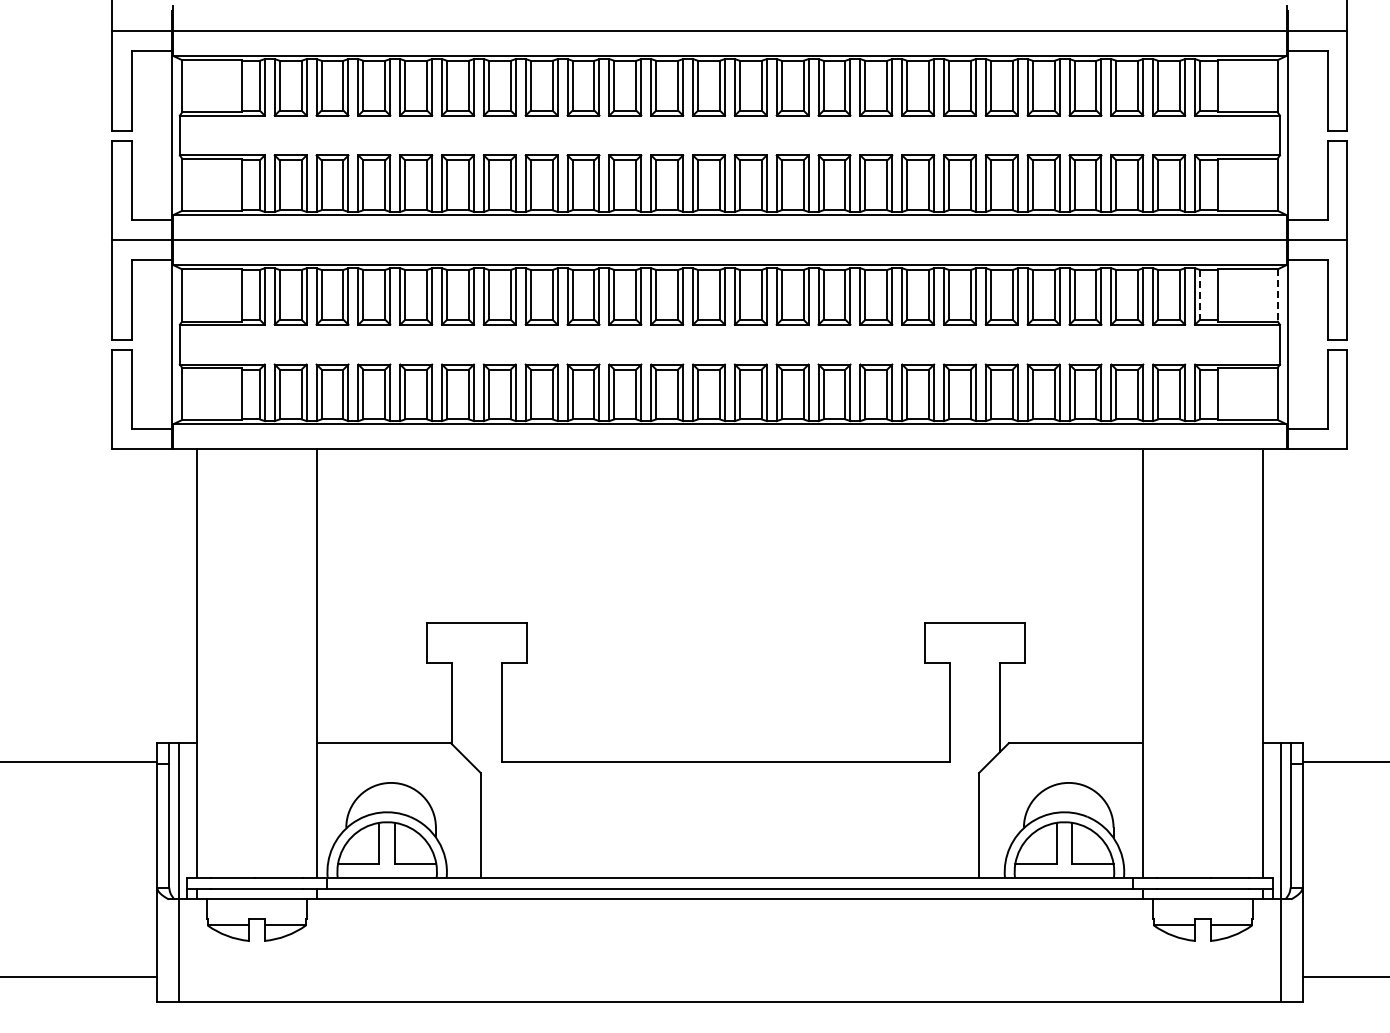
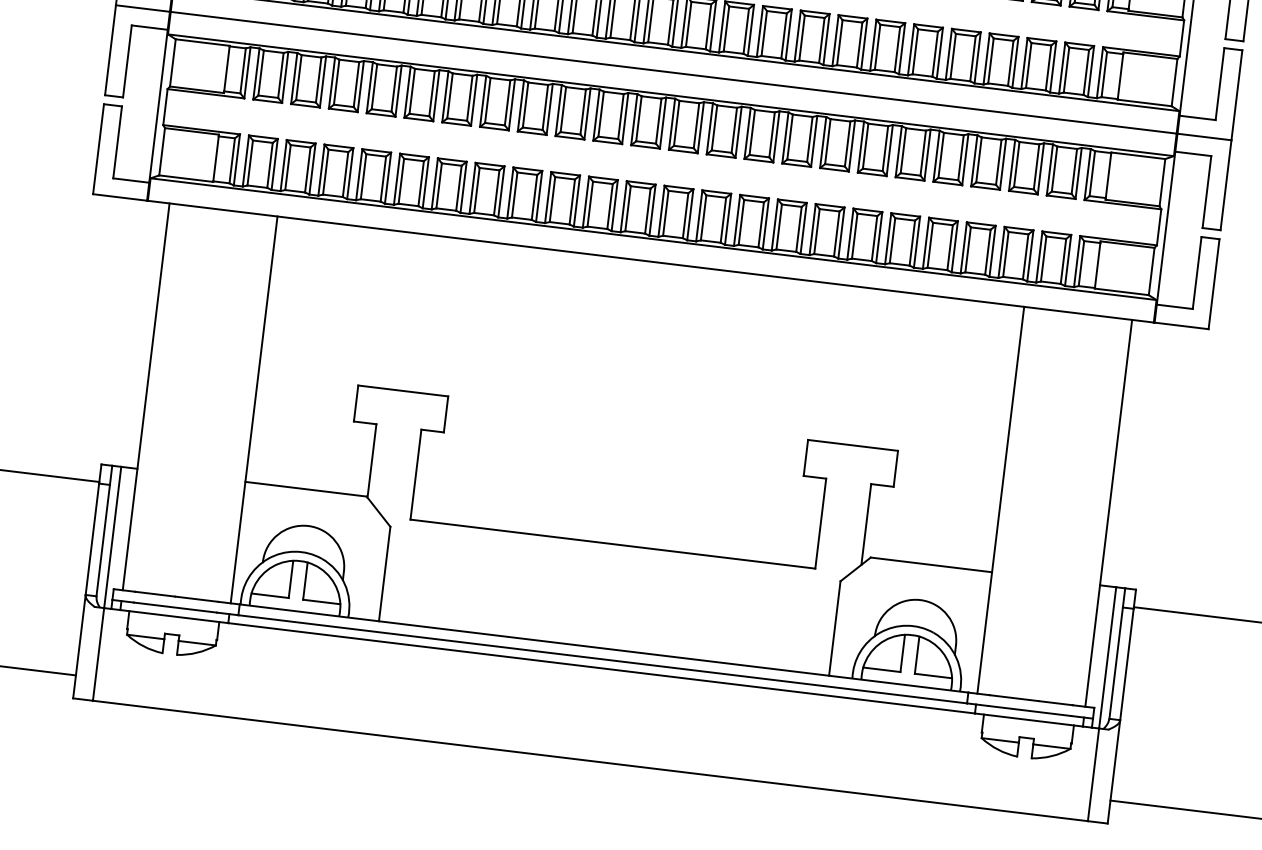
line: (1200, 294) -> (1092, 173), dashed -> solid
line: (1277, 295) -> (1162, 182), dashed -> solid

